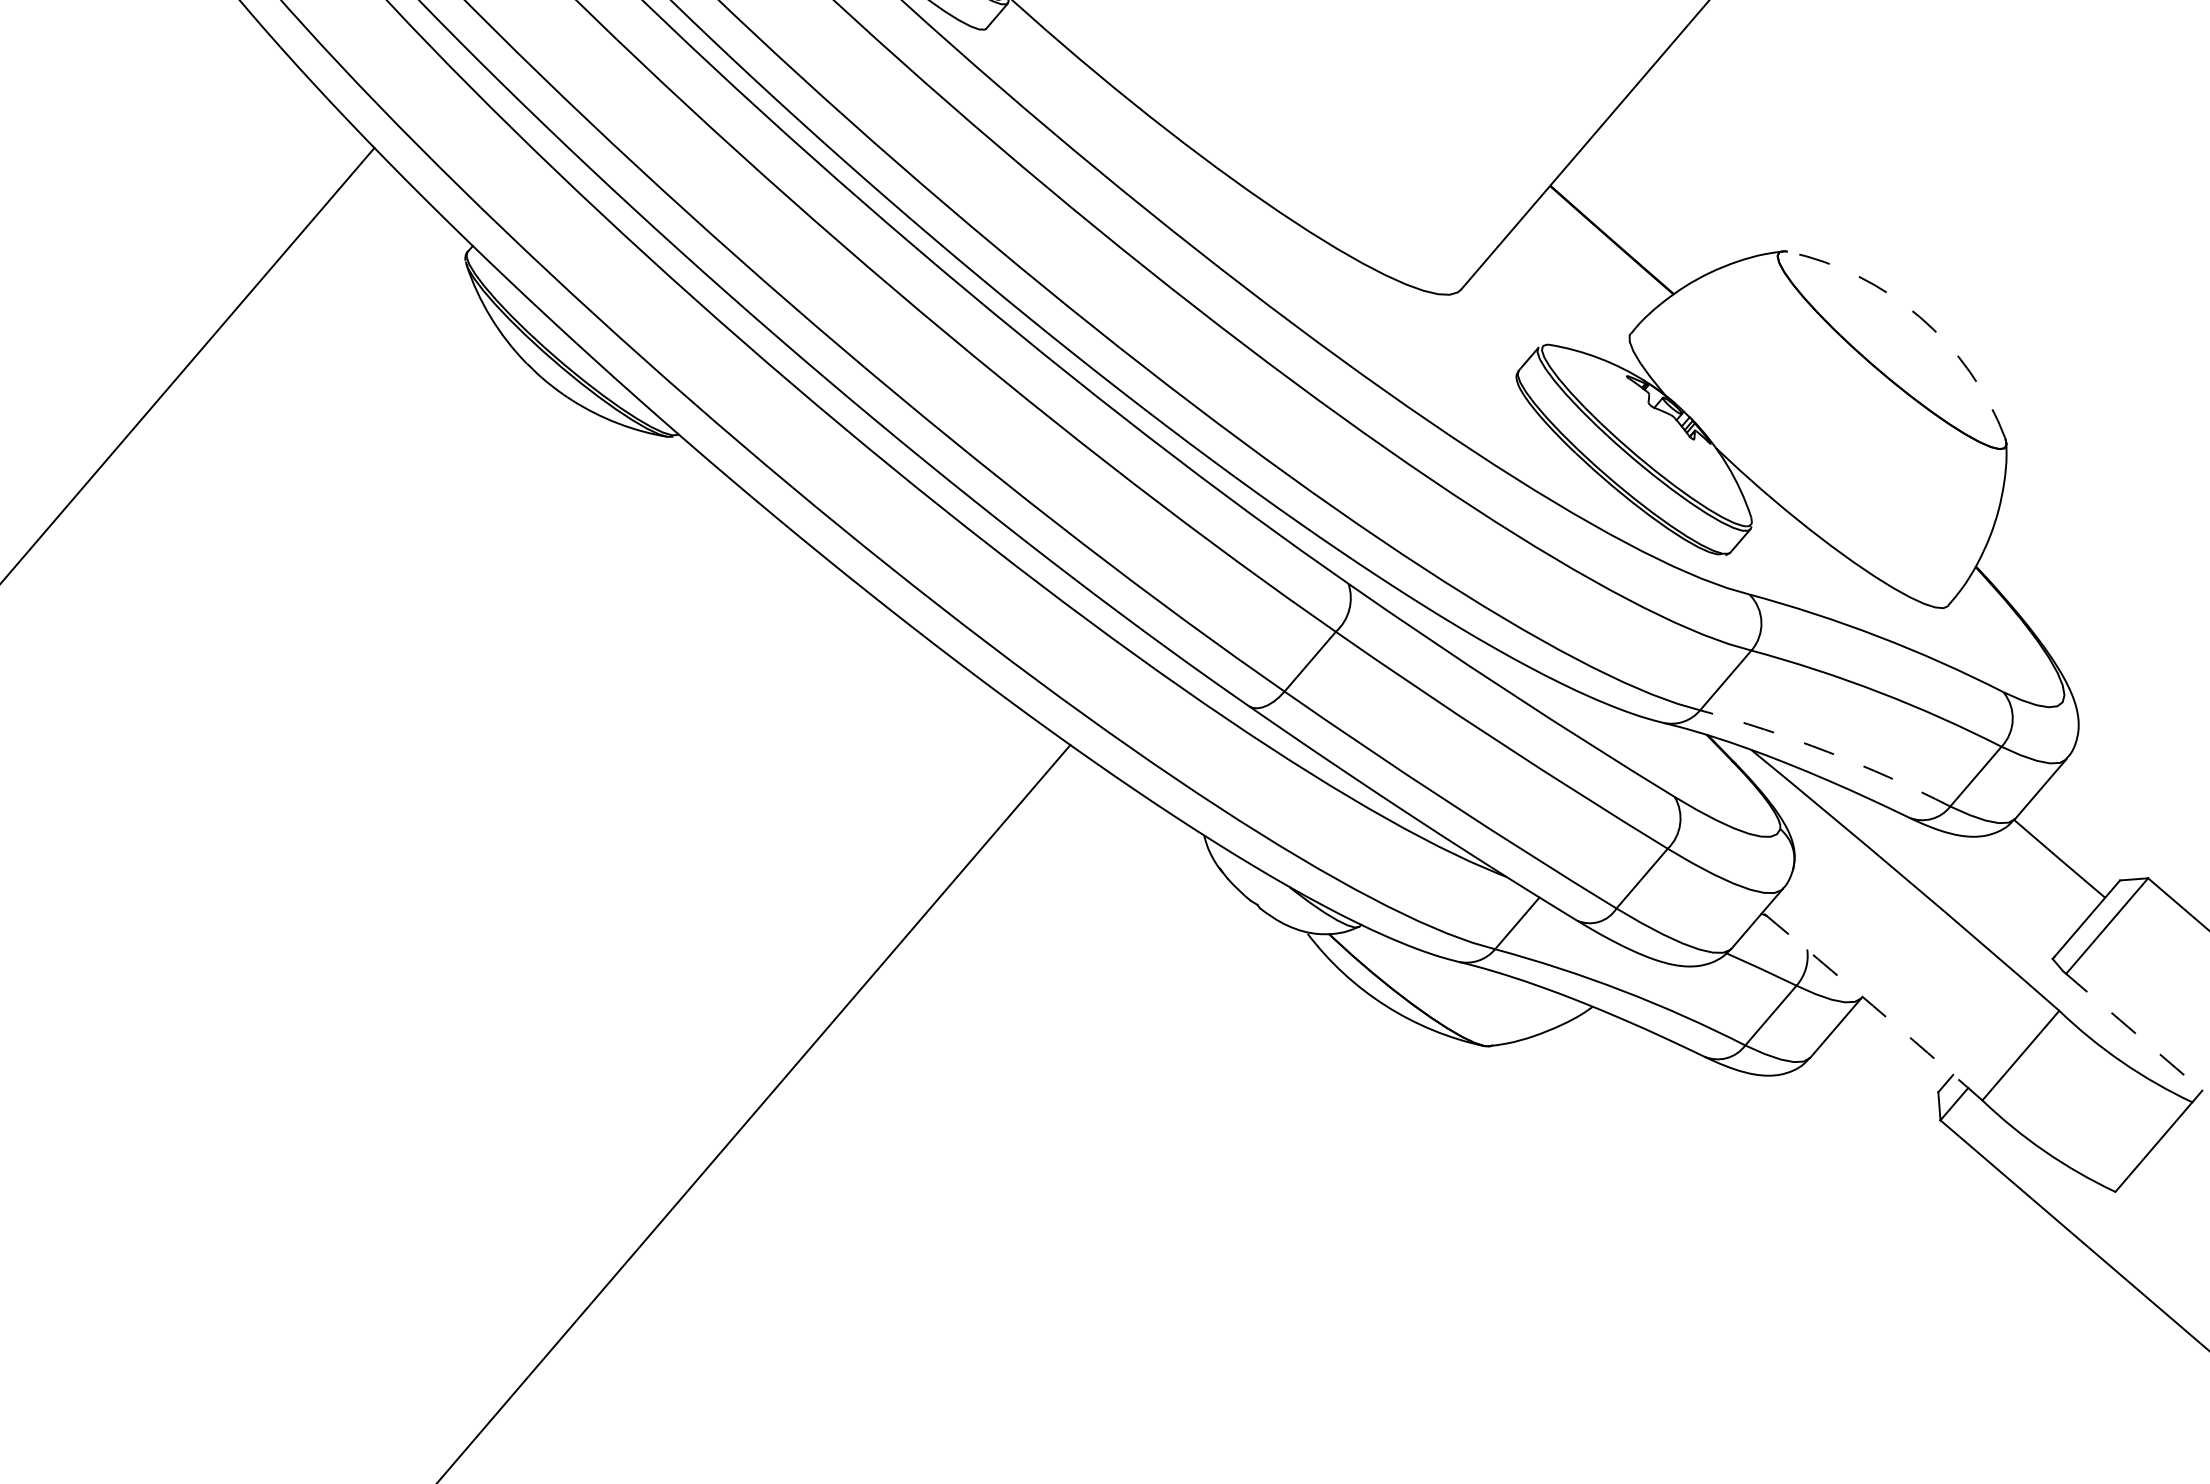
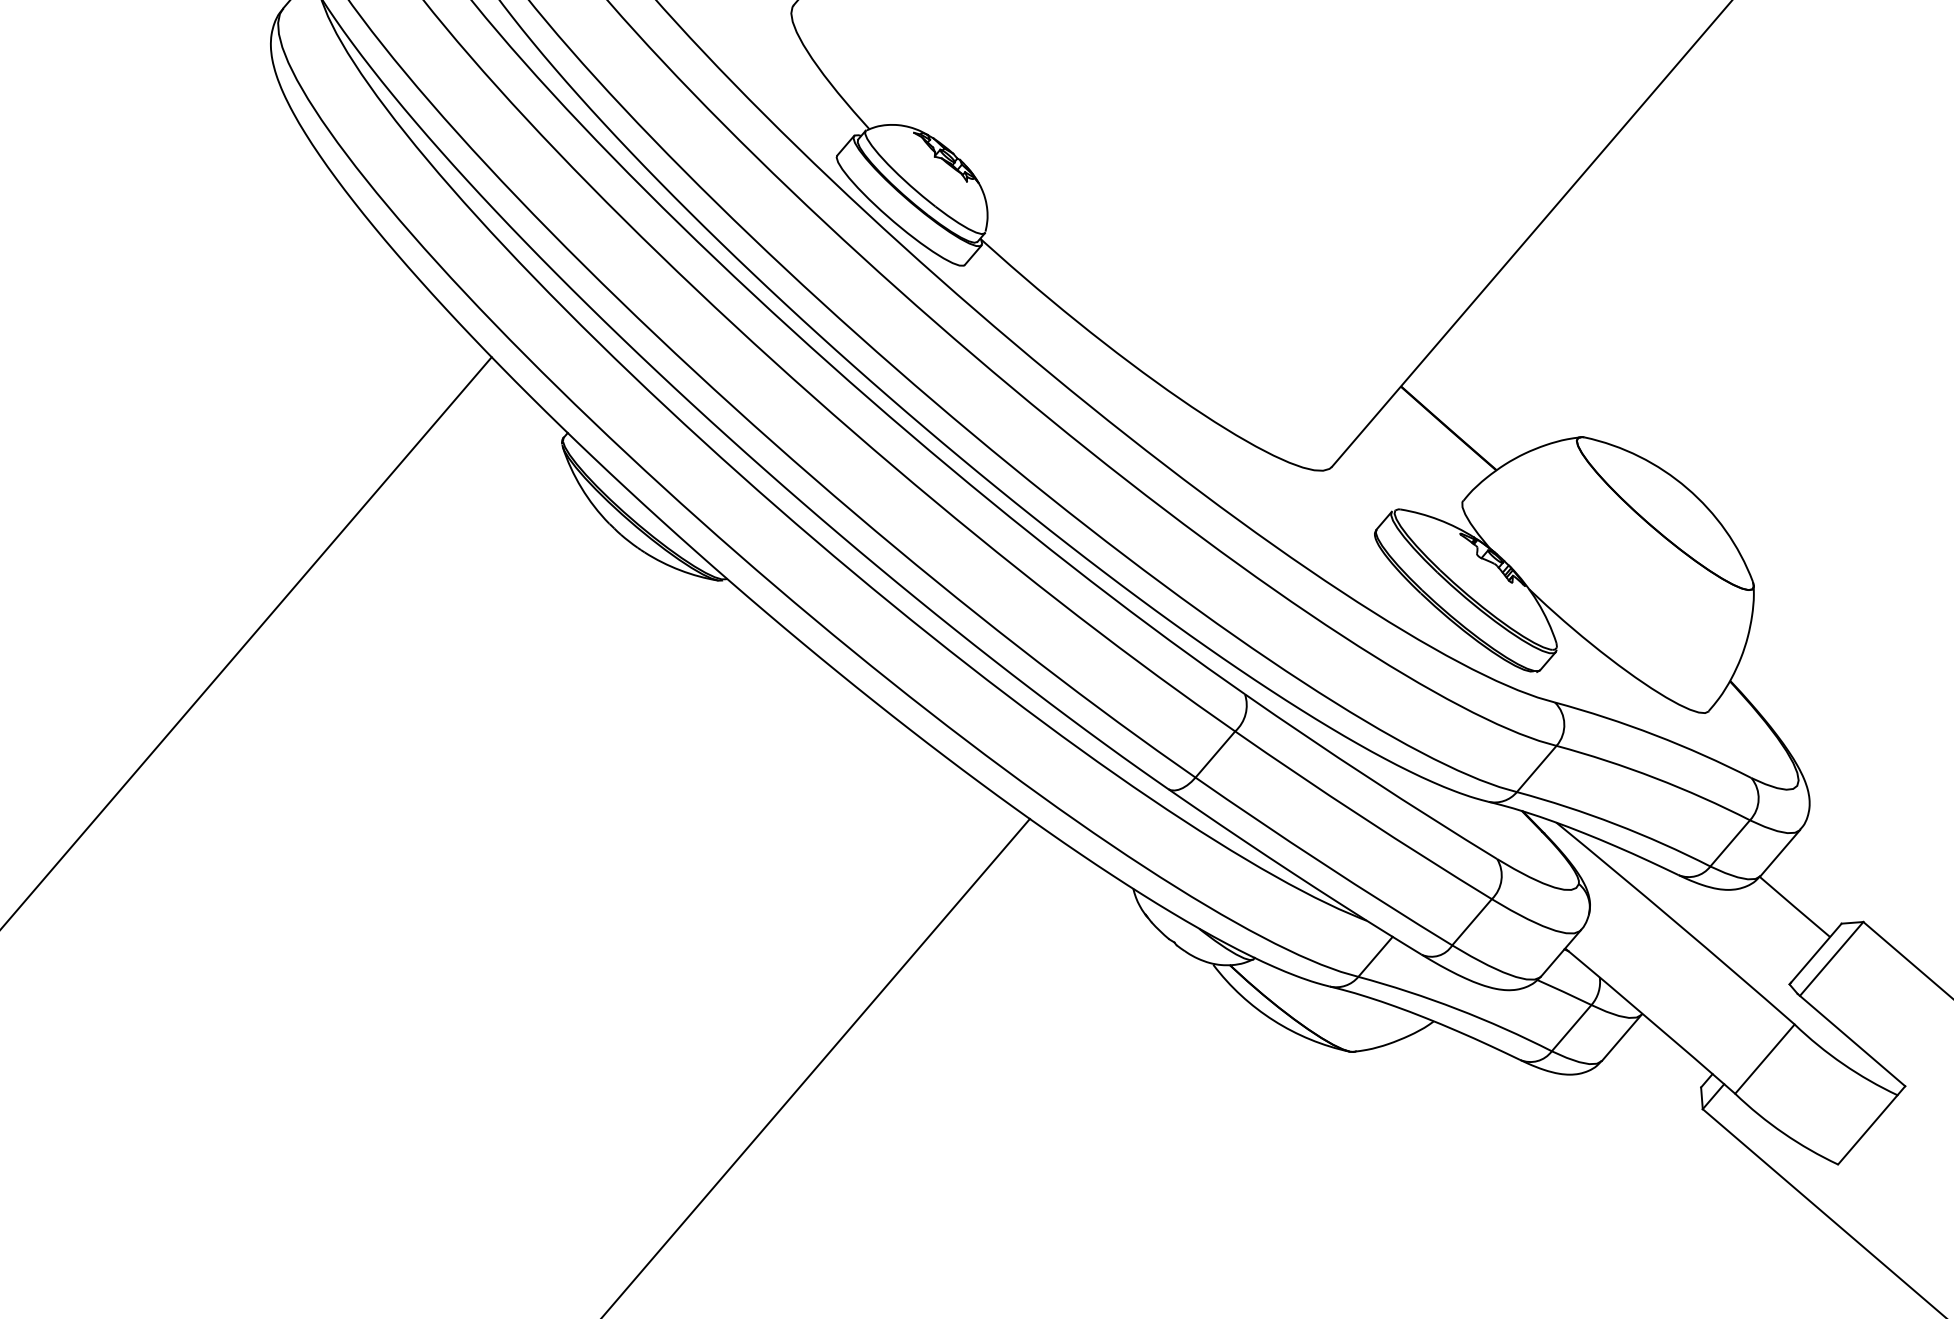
arc: (1920, 317) -> (1687, 488), dashed -> solid
arc: (1827, 752) -> (1615, 824), dashed -> solid
arc: (1872, 1005) -> (1650, 1020), dashed -> solid
line: (2132, 1031) -> (1851, 1040), dashed -> solid

